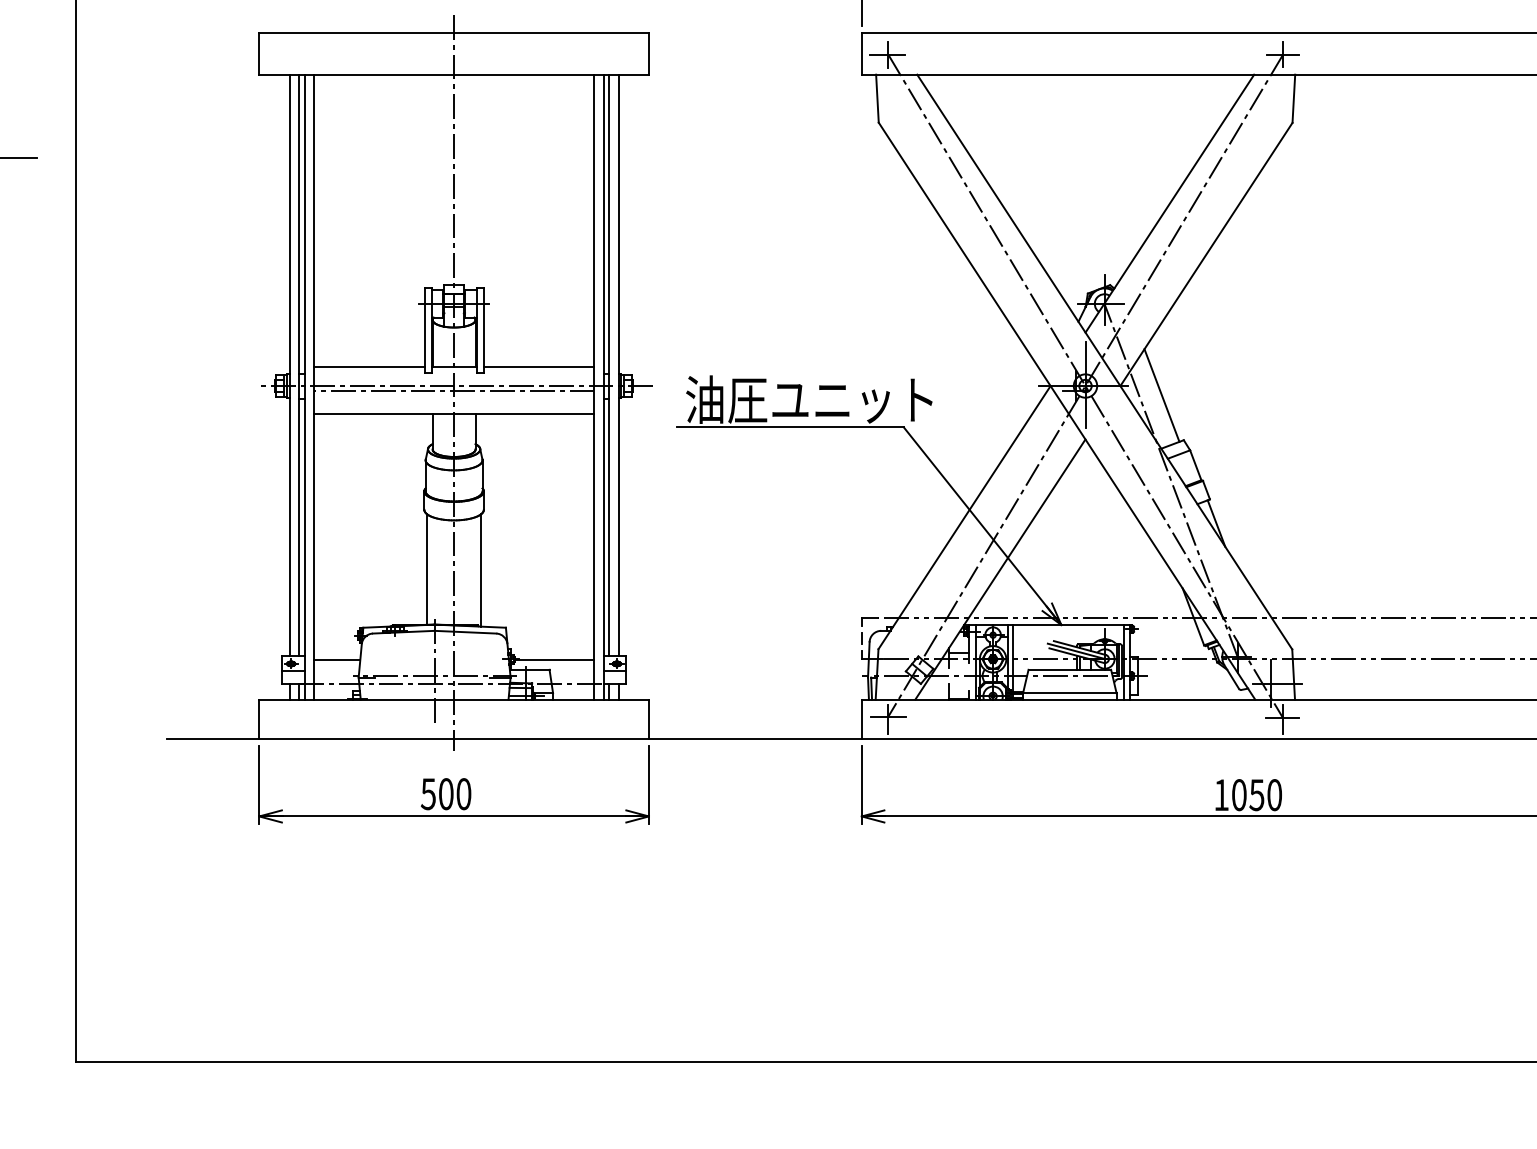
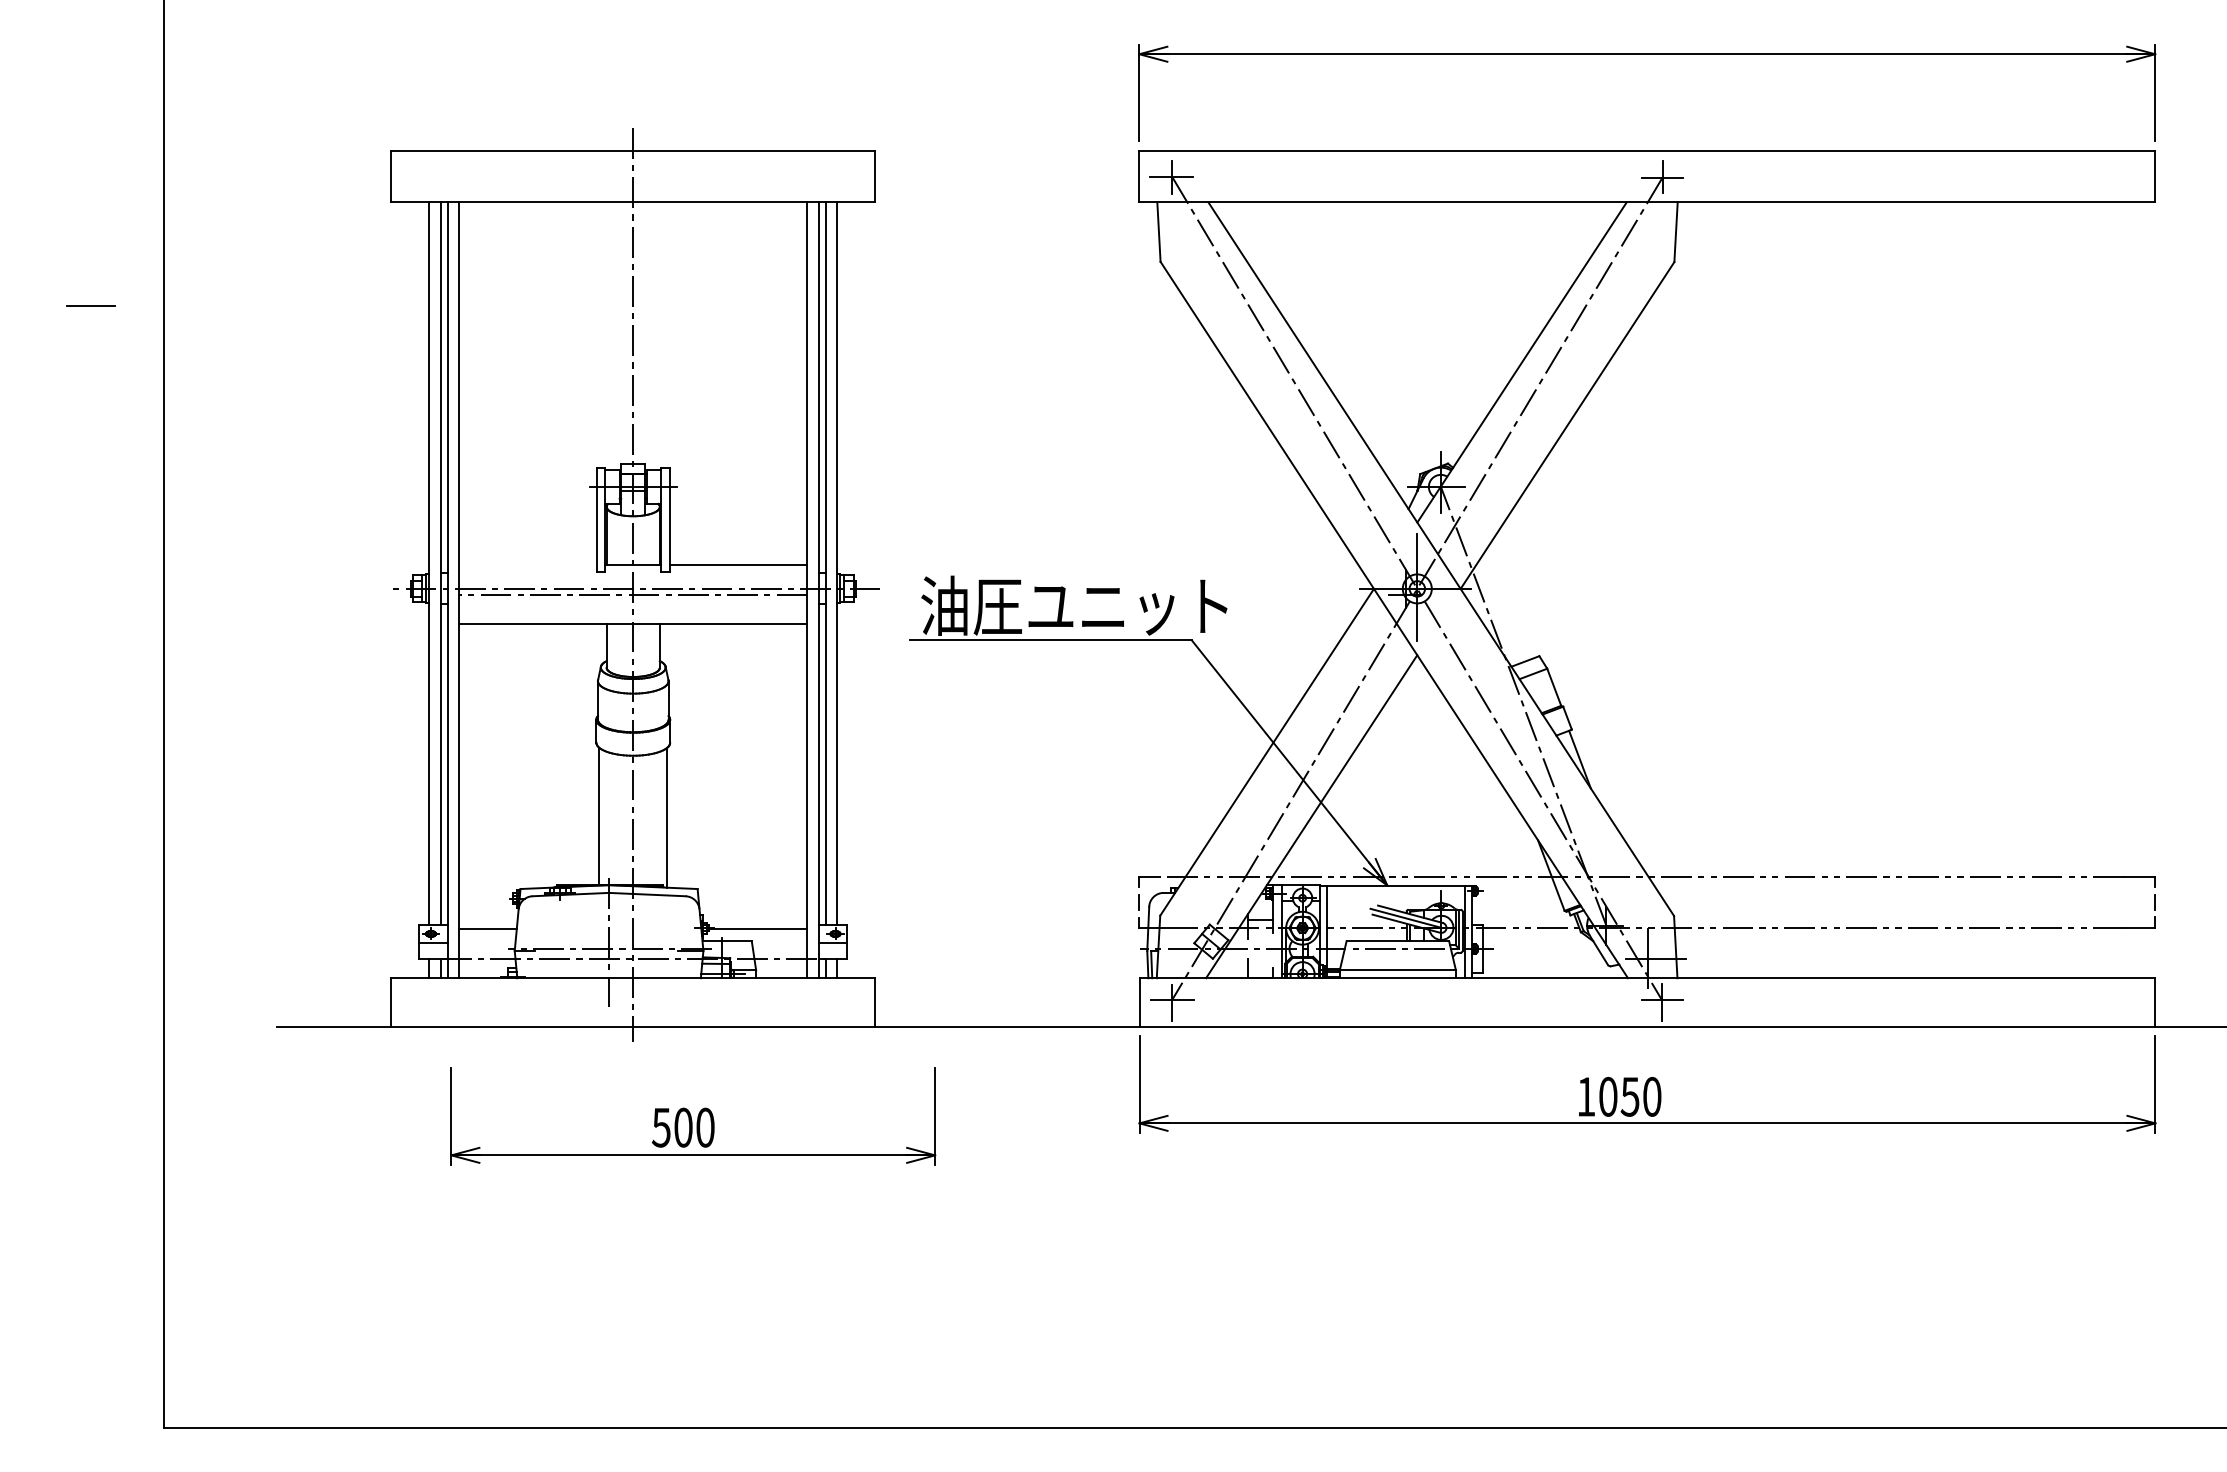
line: (368, 367) -> (527, 565), removed
line: (1161, 395) -> (1511, 600), removed
part: (454, 785) -> (693, 1116), moved

